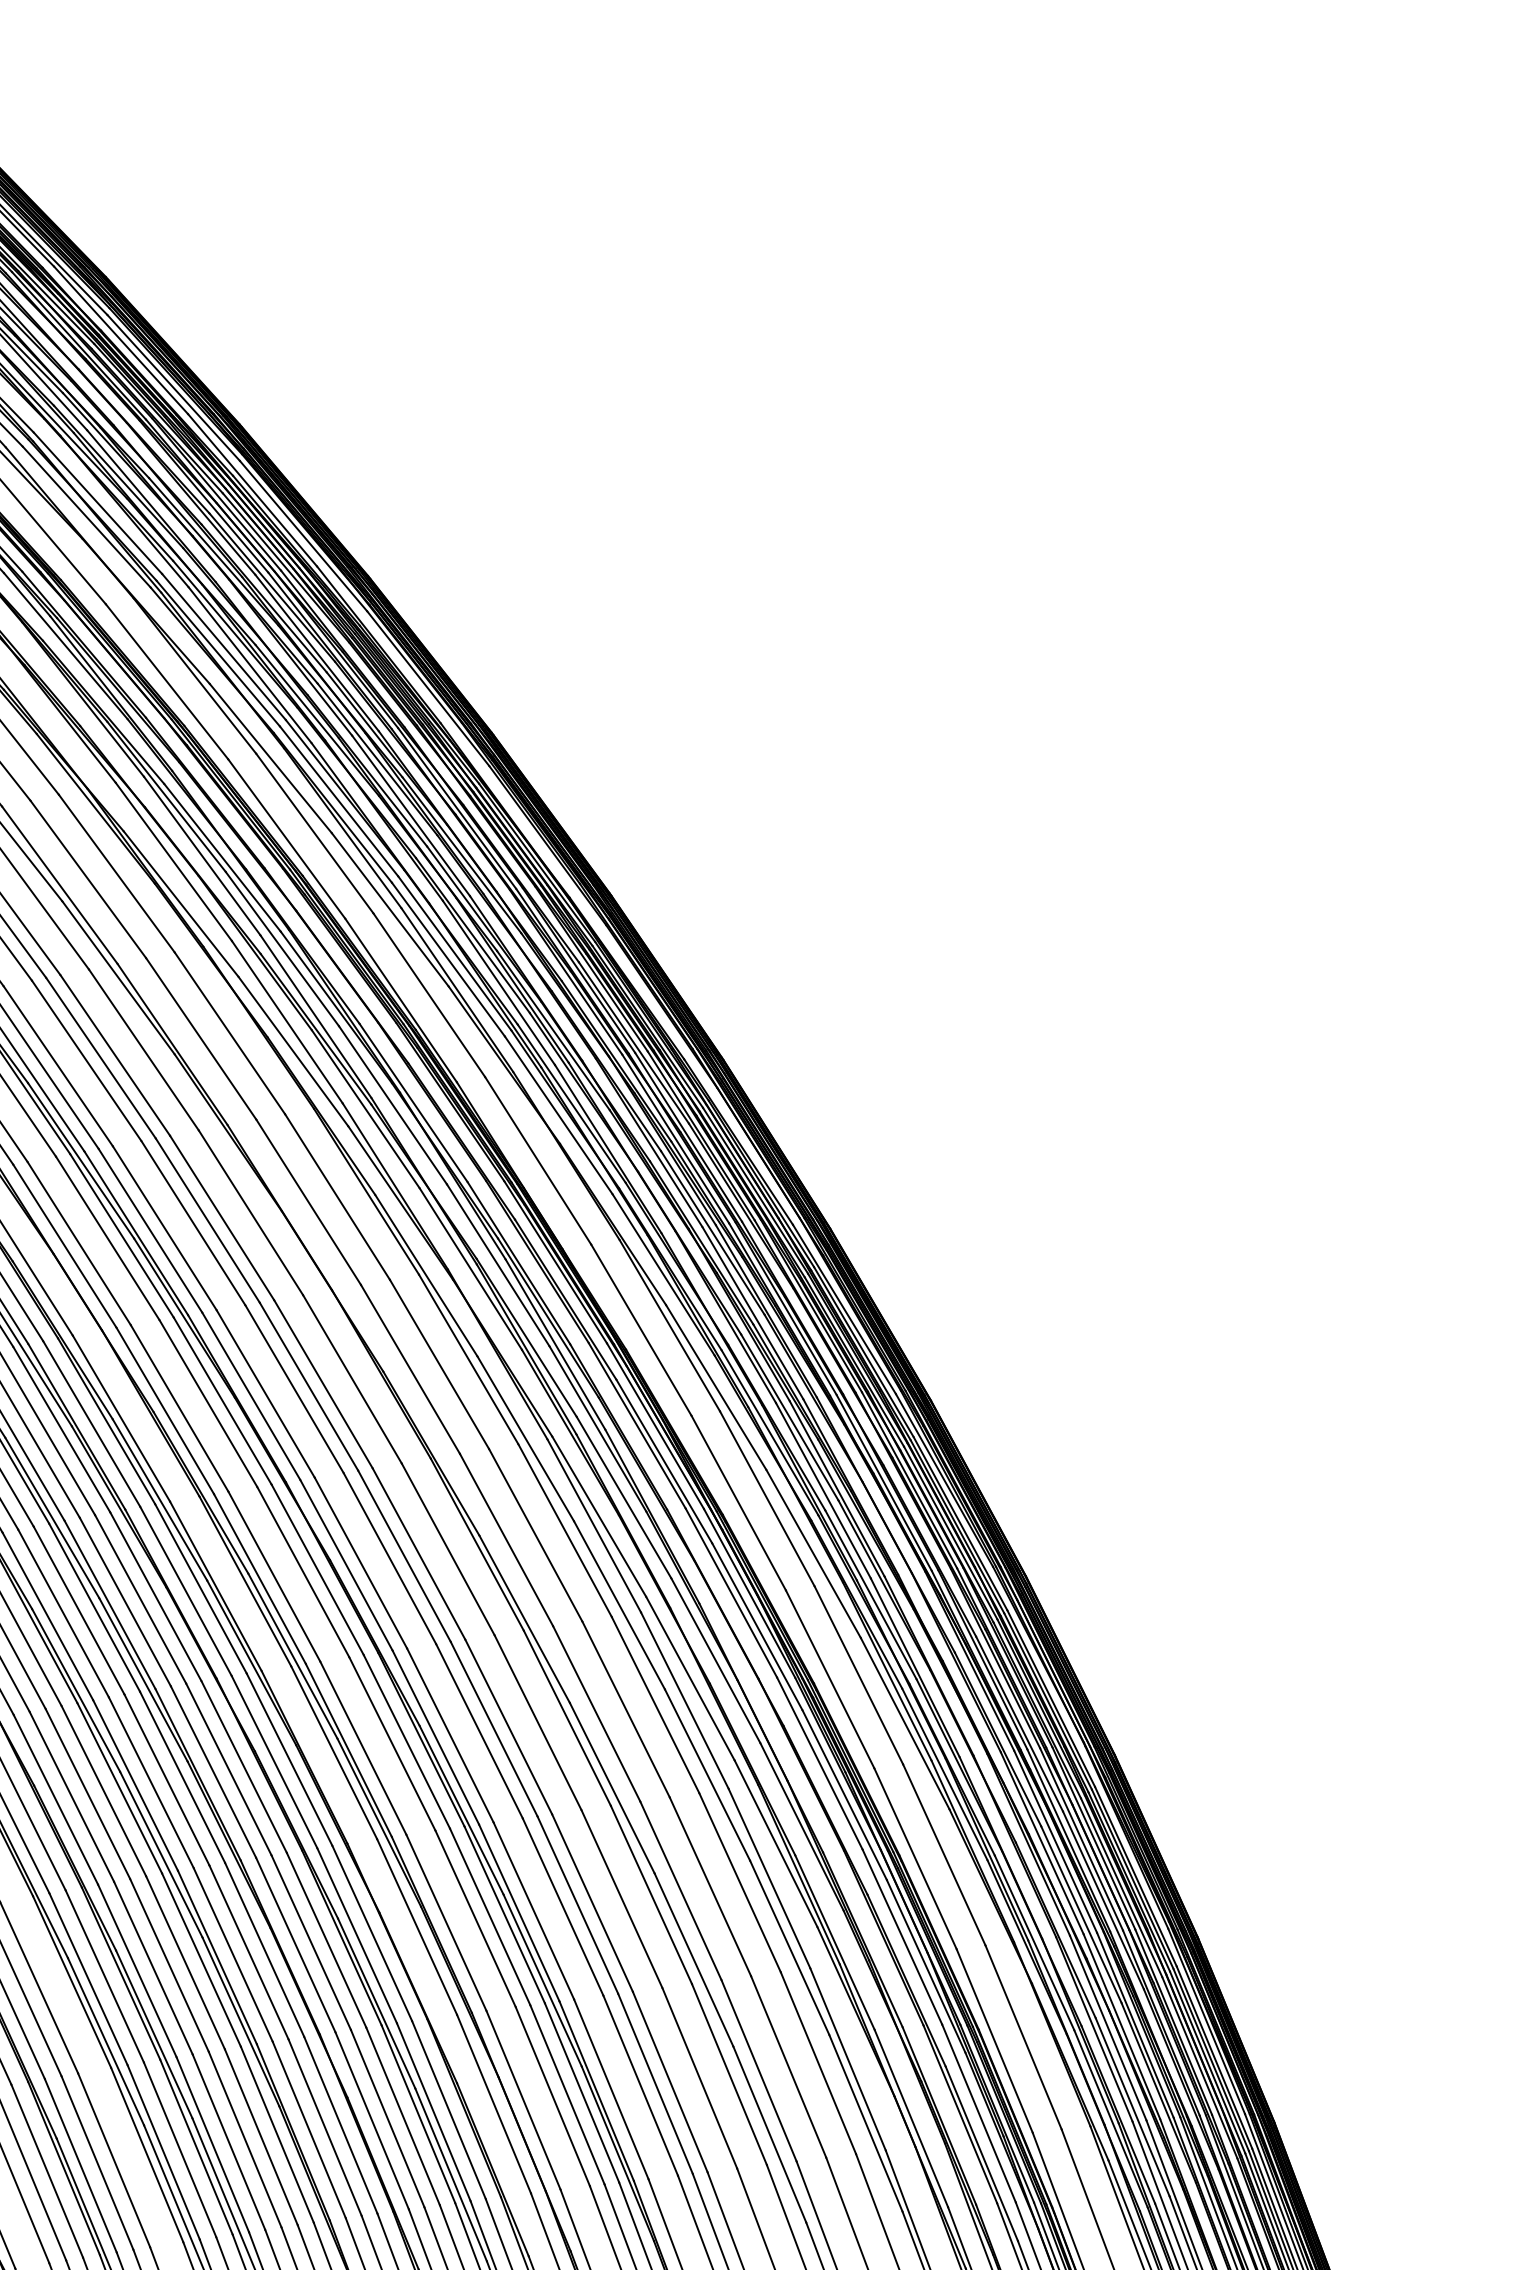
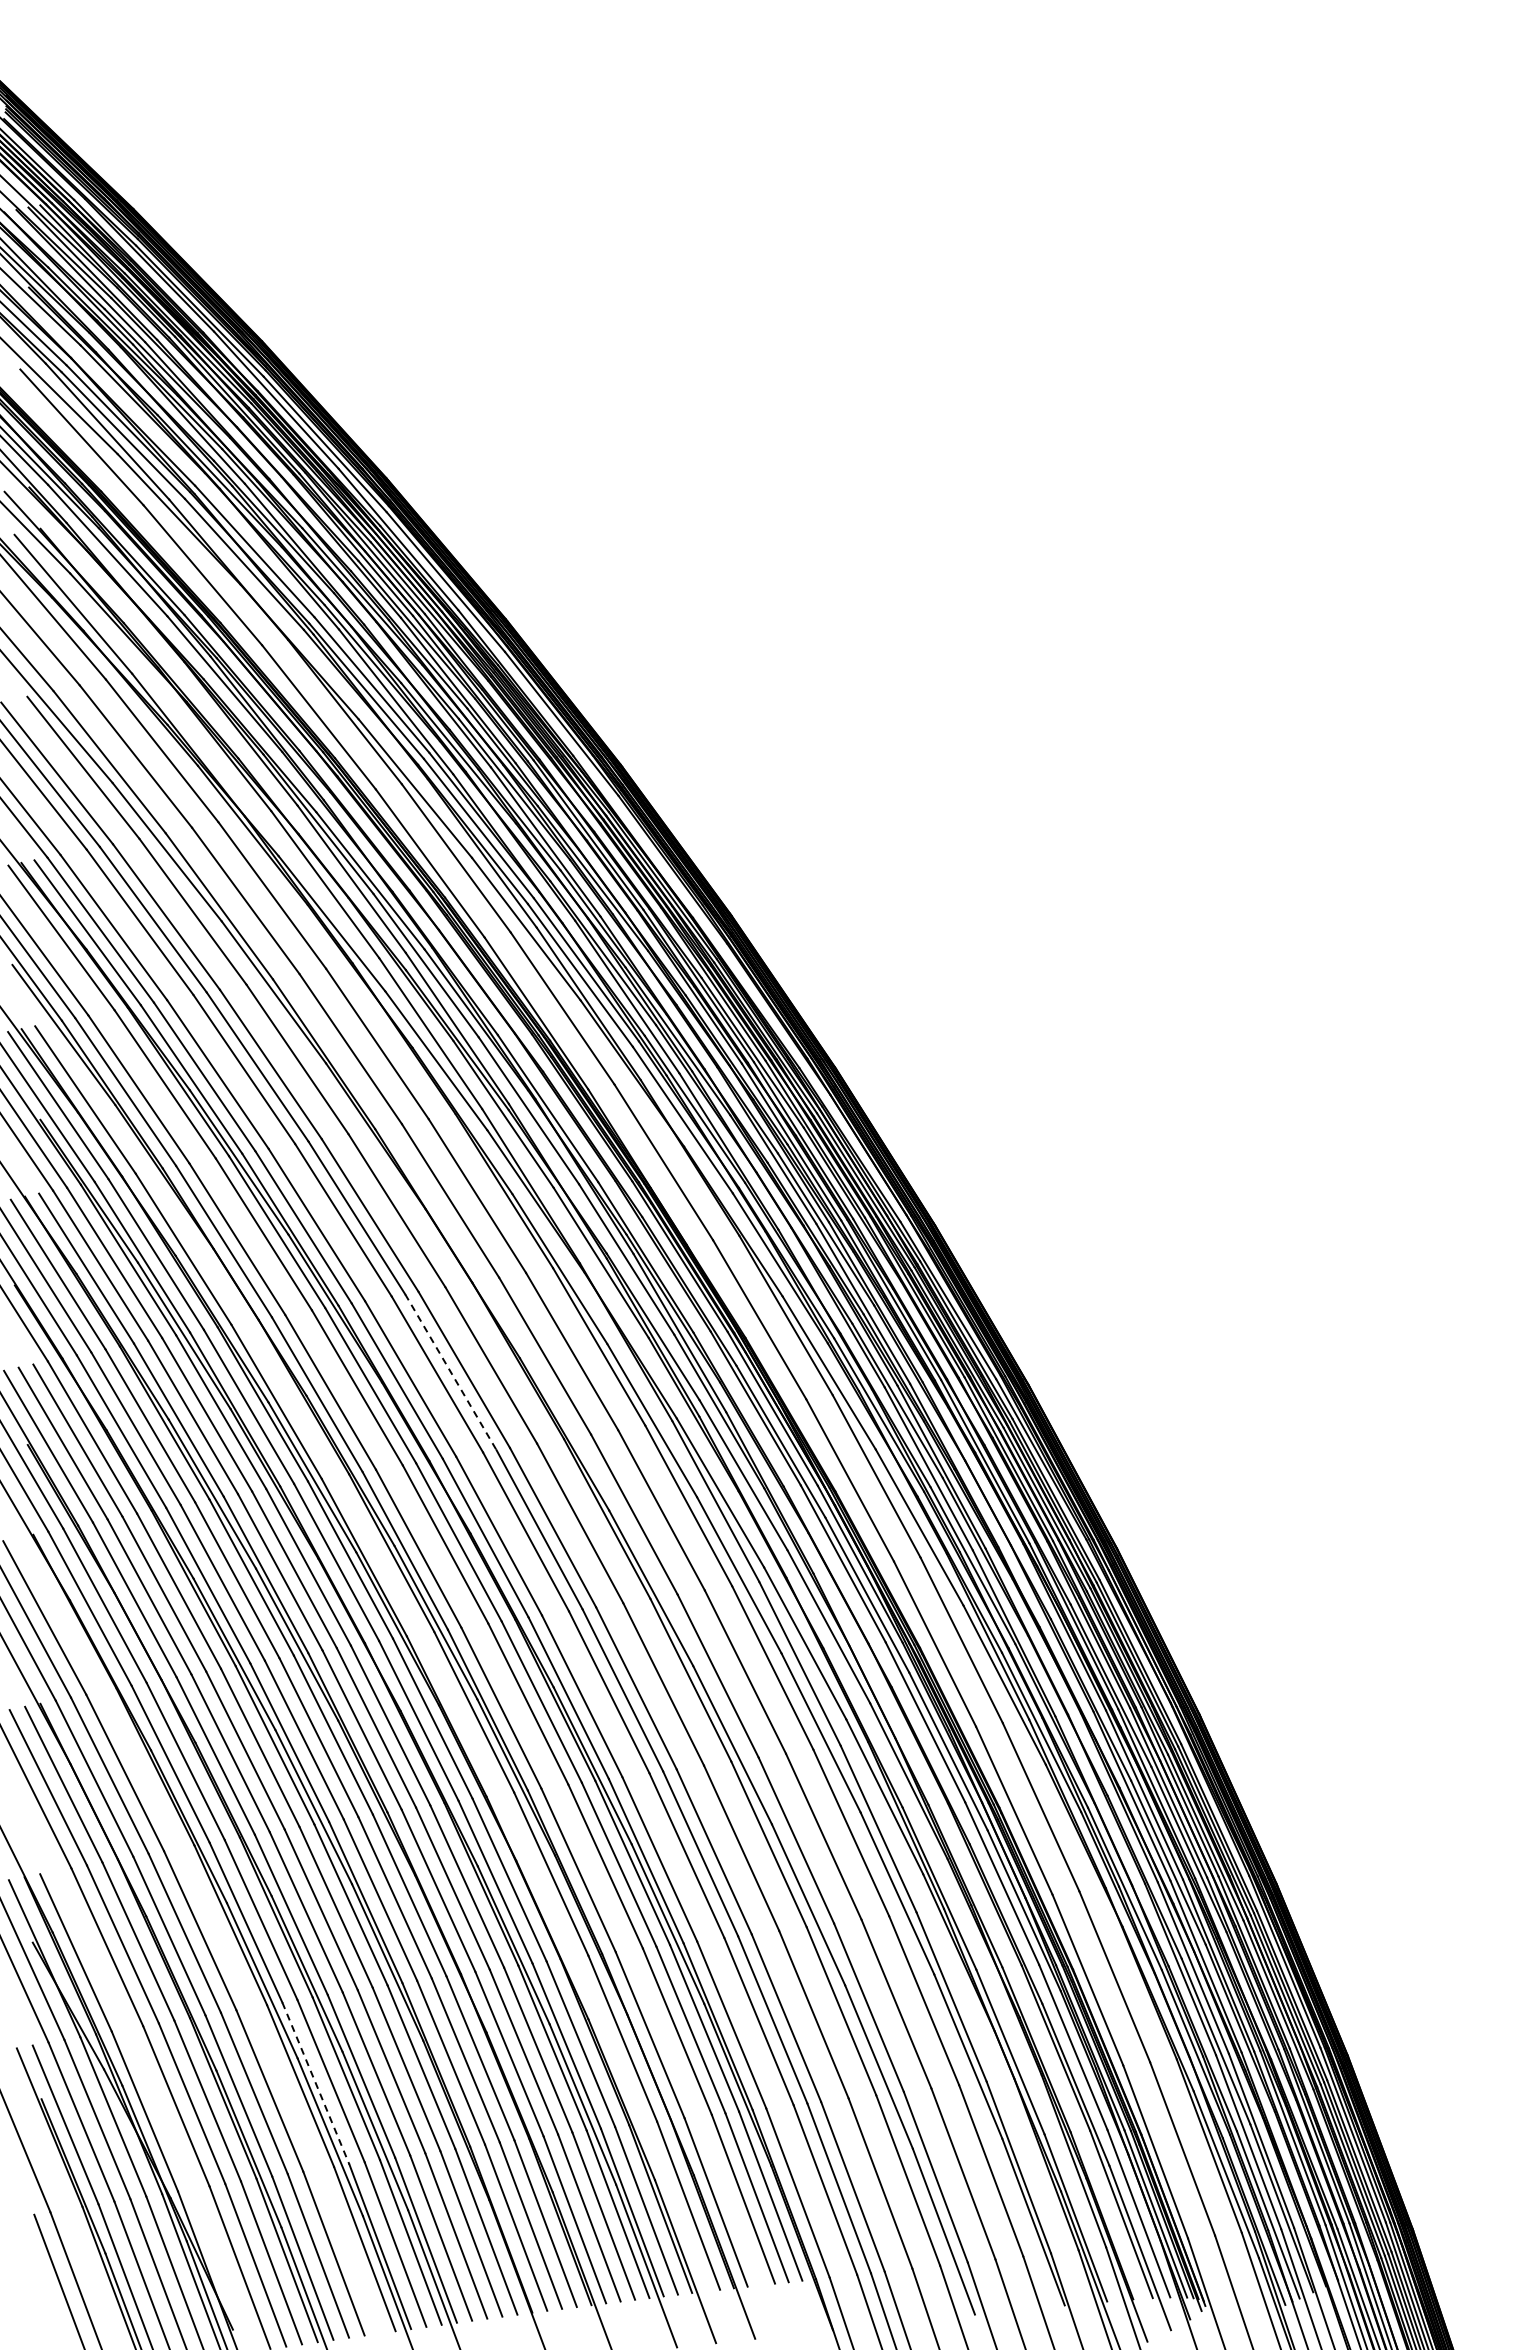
line: (309, 1386) -> (451, 1372), solid -> dashed
line: (163, 2152) -> (315, 2083), solid -> dashed

